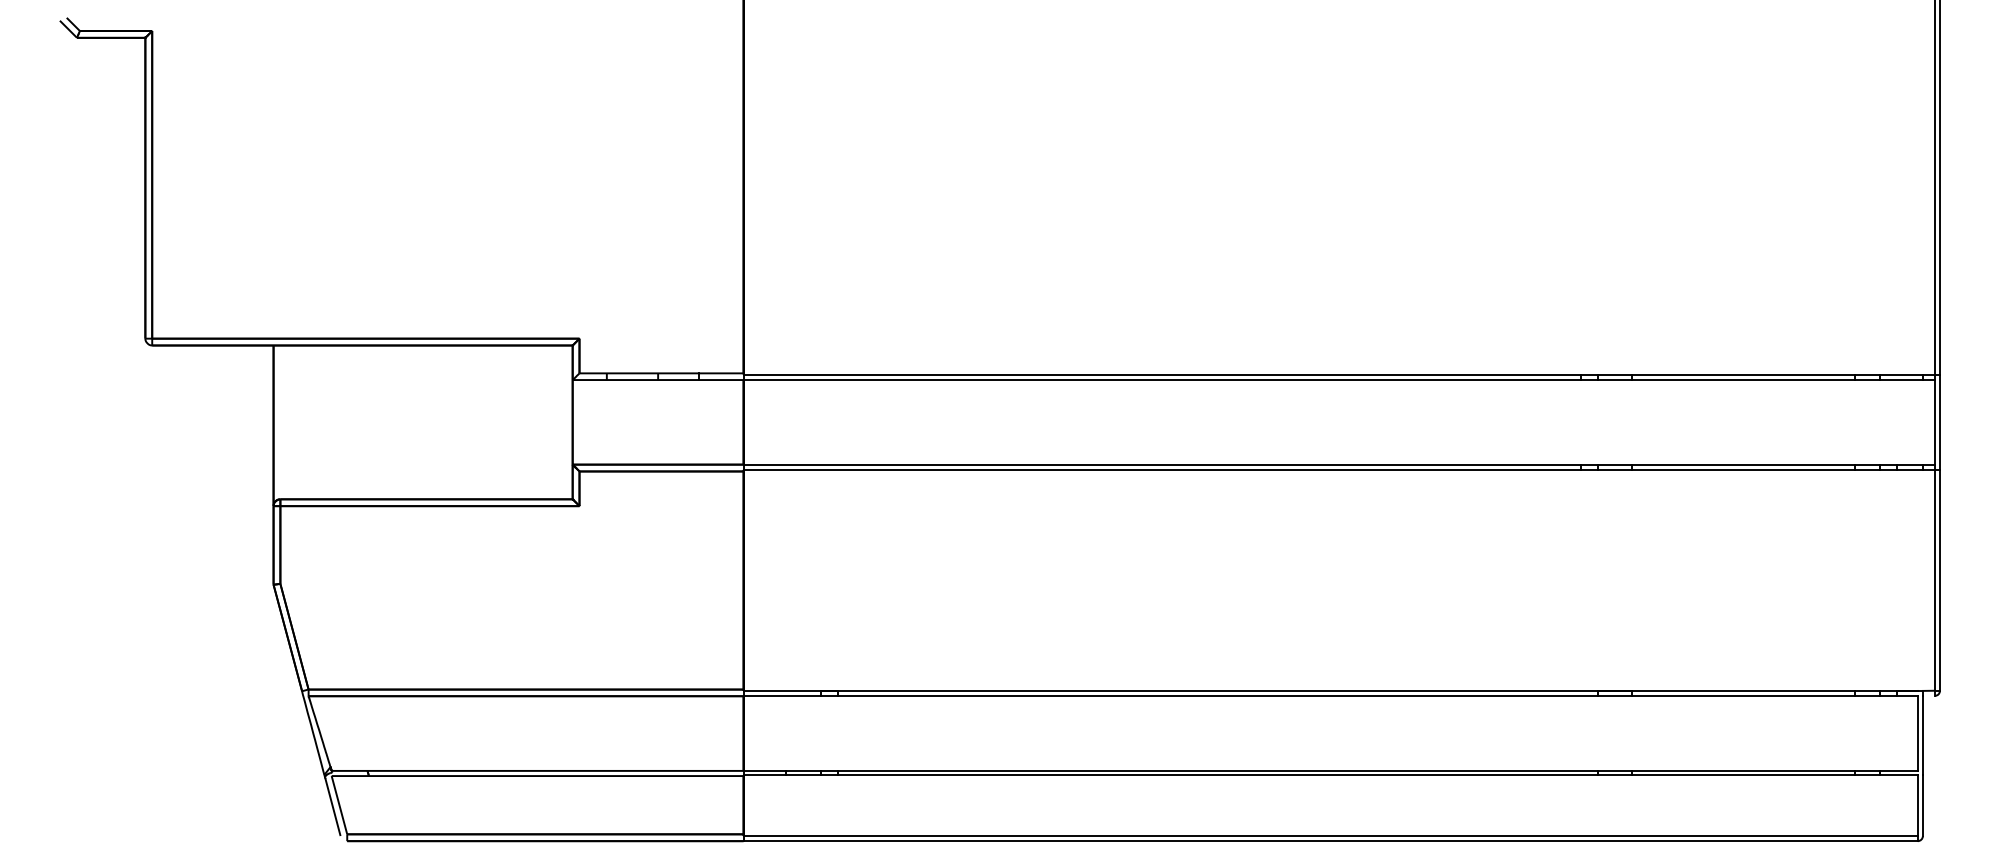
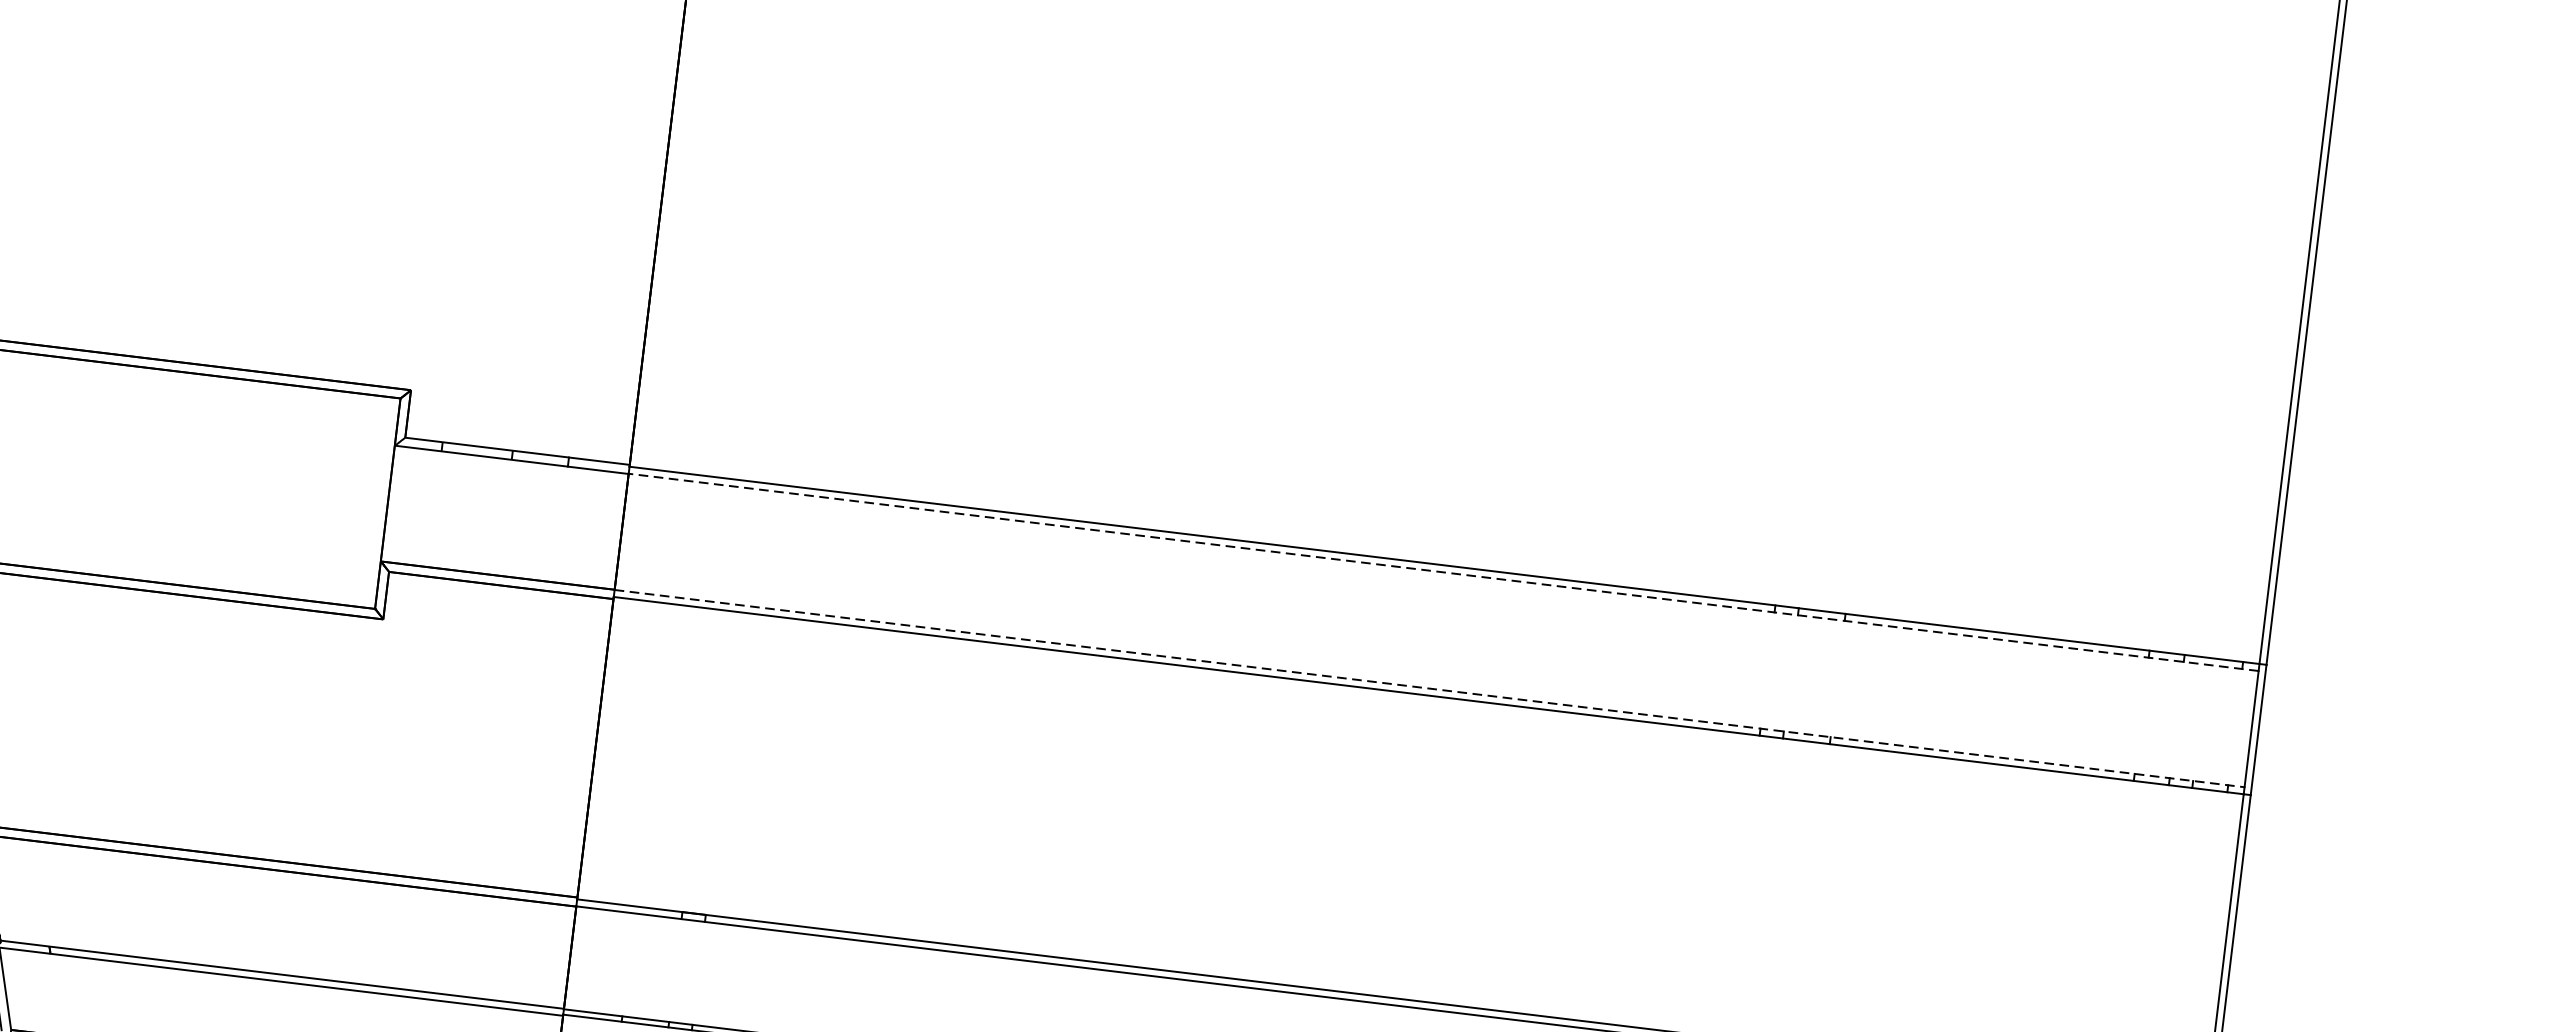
line: (1339, 379) -> (1444, 571), solid -> dashed
line: (1339, 464) -> (1430, 688), solid -> dashed

